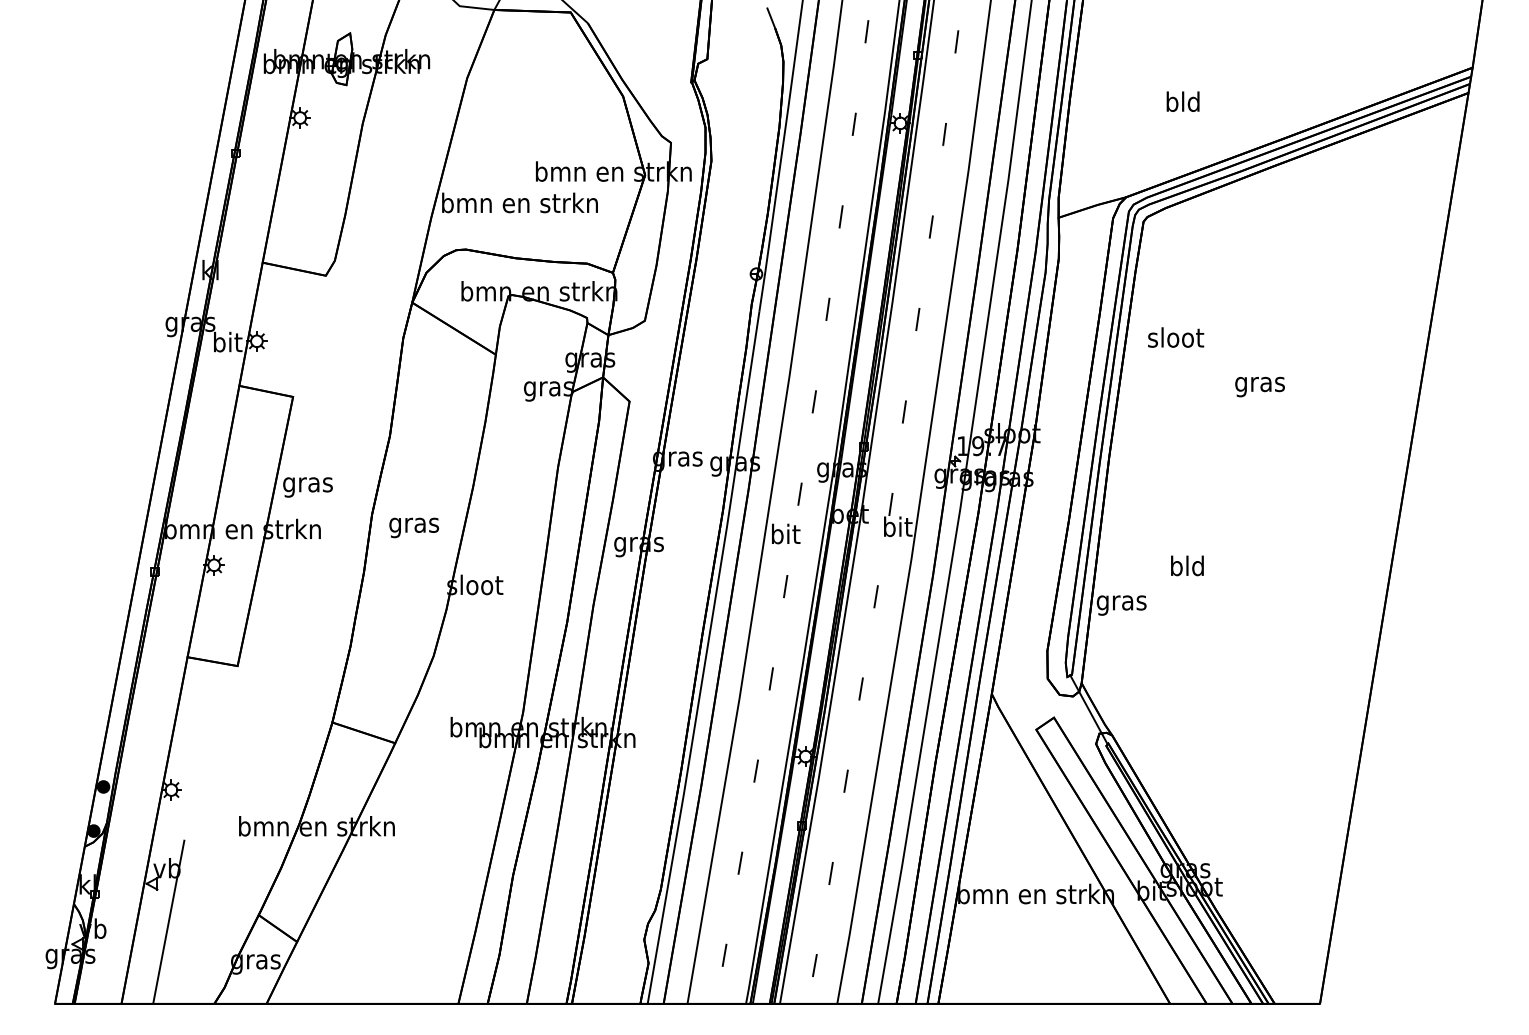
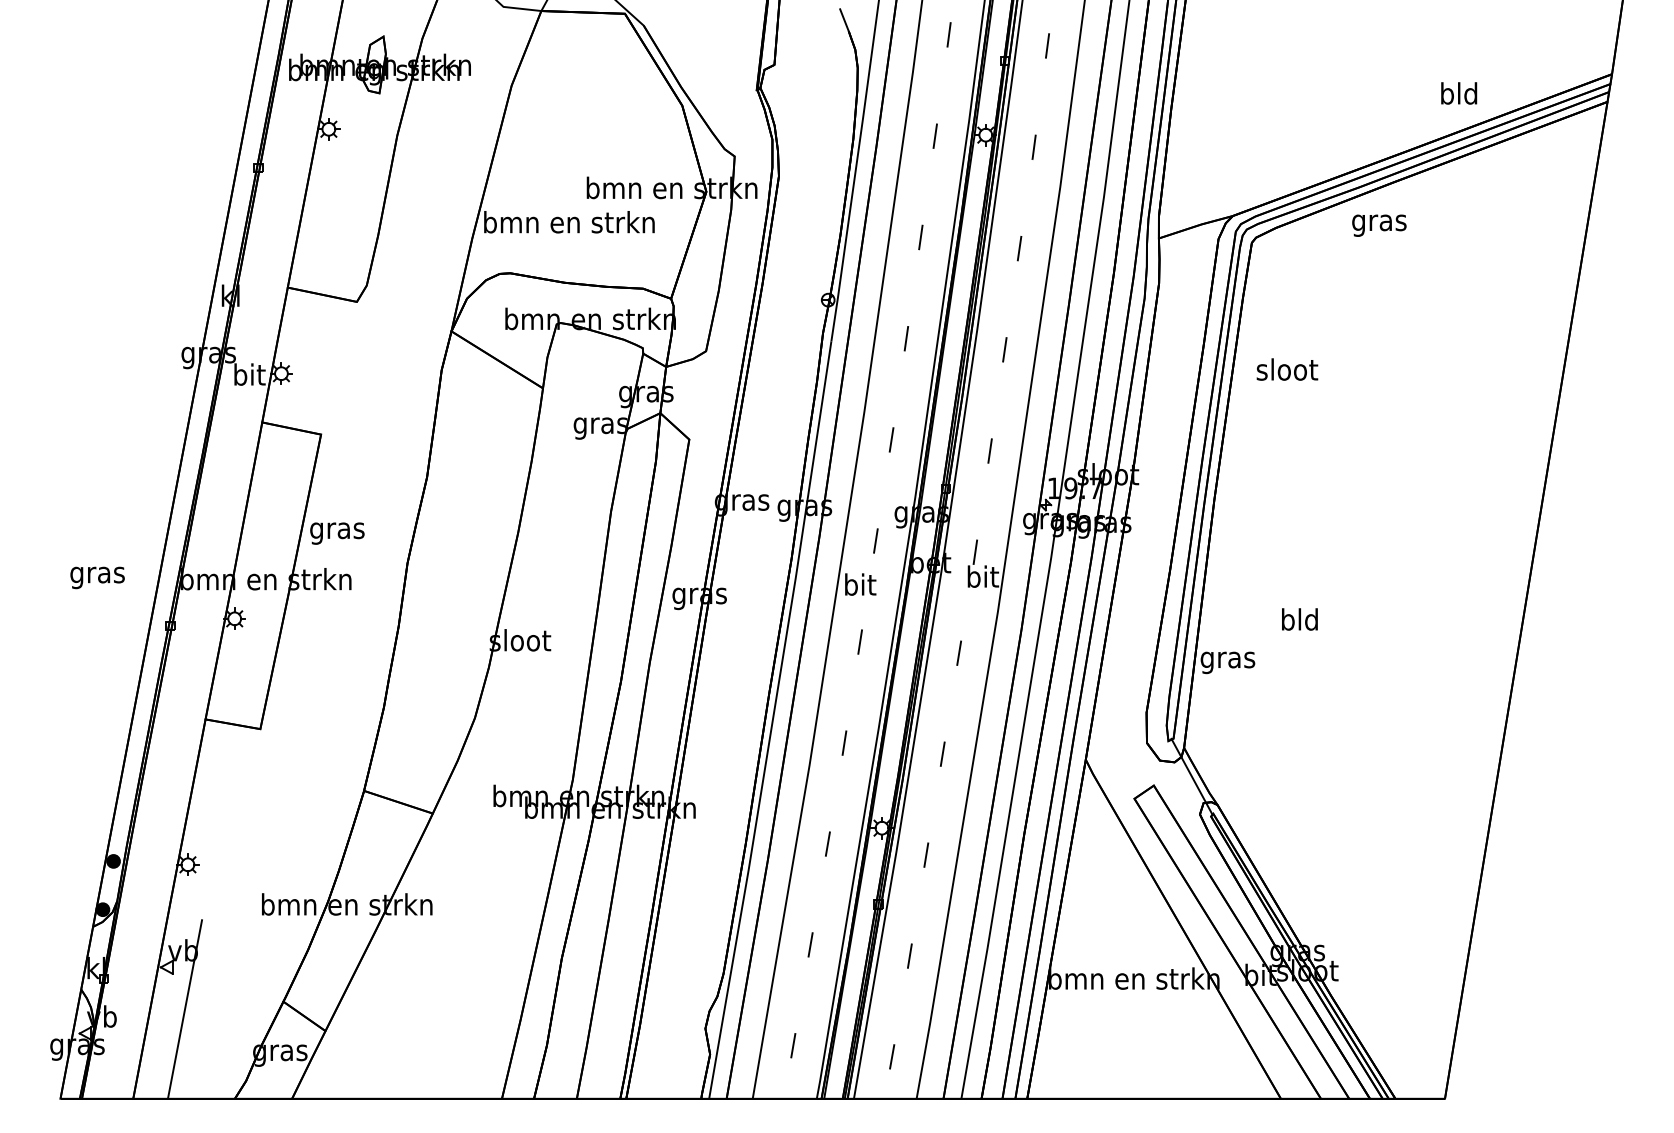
text: (1183, 101) -> (1459, 93), moved
text: (1260, 386) -> (1379, 225), moved
text: (414, 527) -> (97, 577), moved

